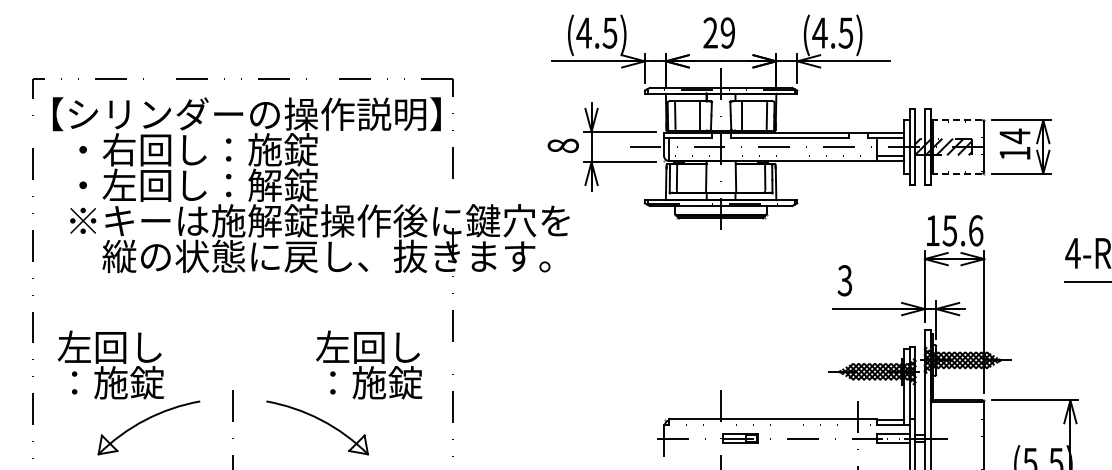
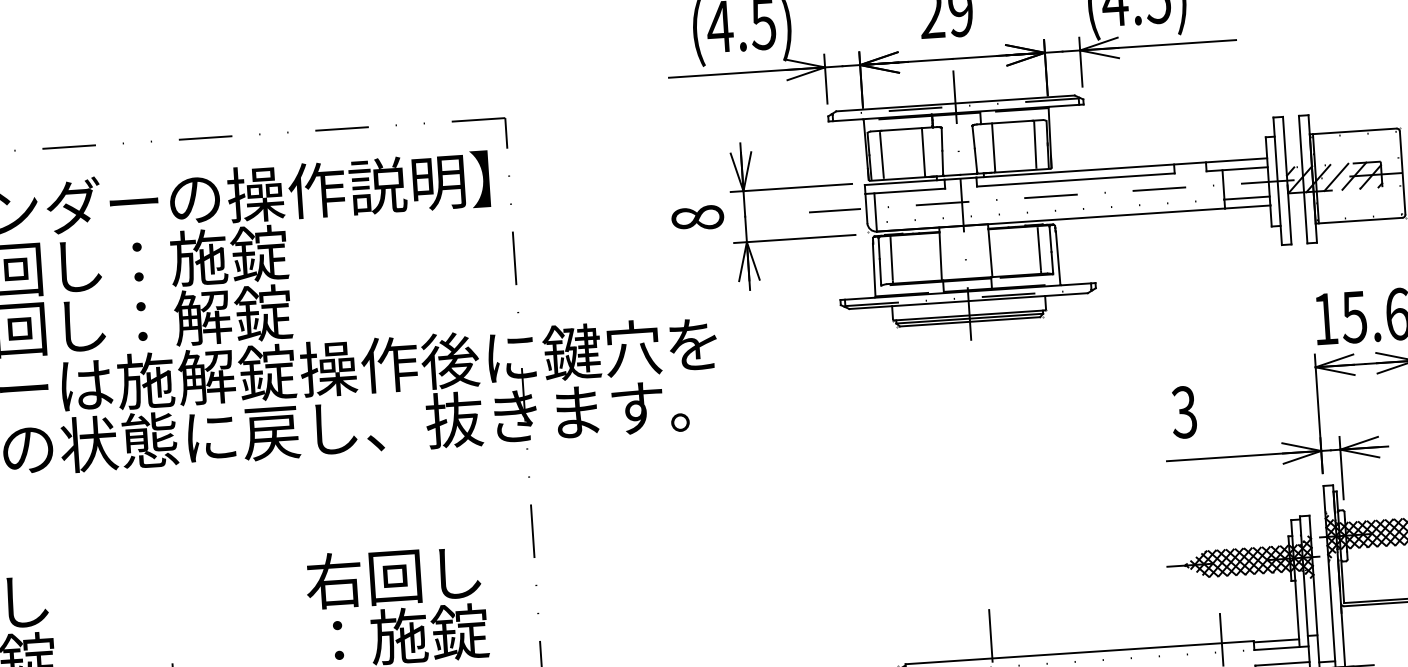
line: (956, 120) -> (1353, 131), dashed -> solid
line: (956, 173) -> (1359, 220), dashed -> solid
text: (332, 346) -> (333, 579), 左回し -> 右回し

